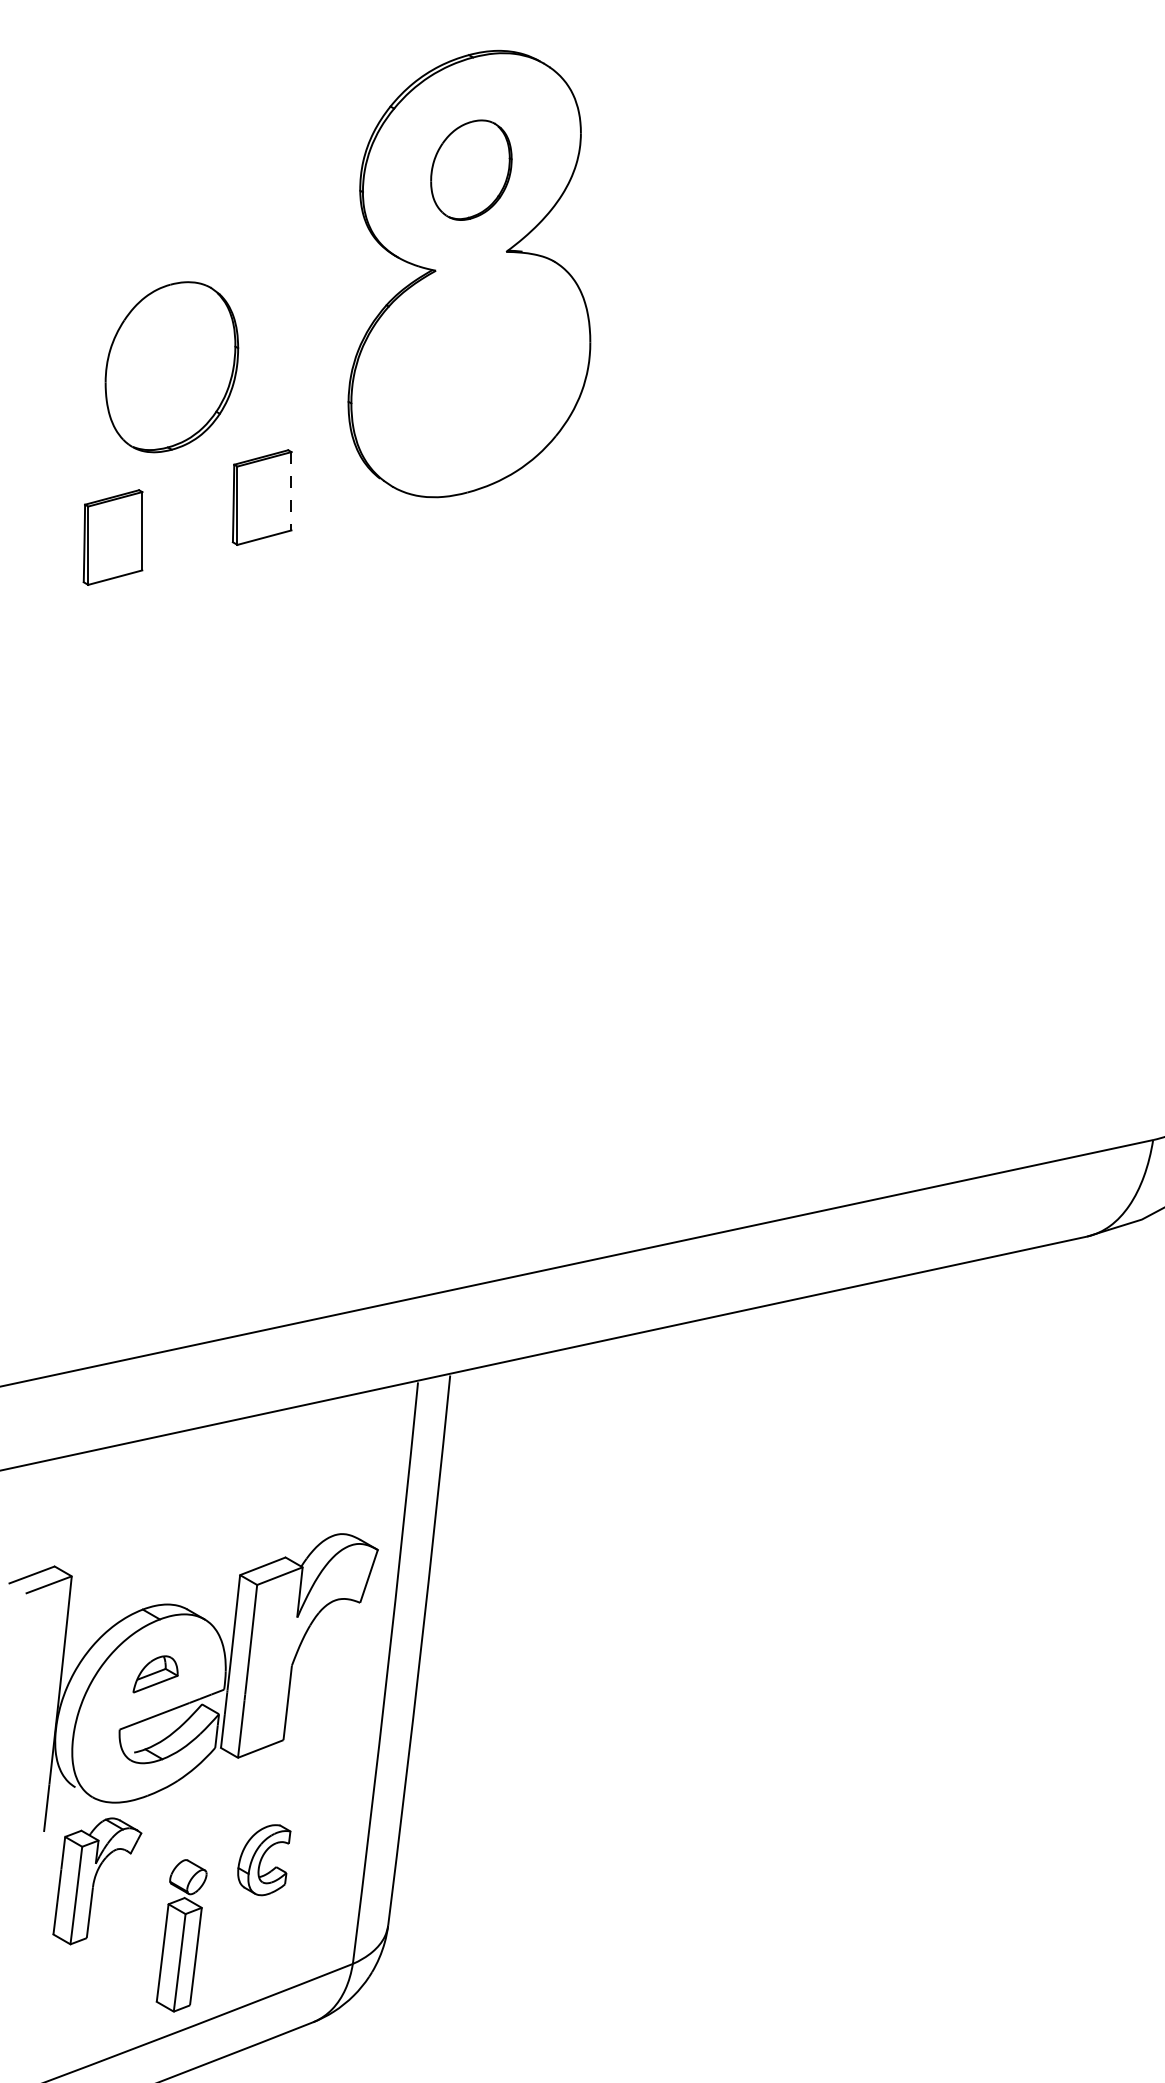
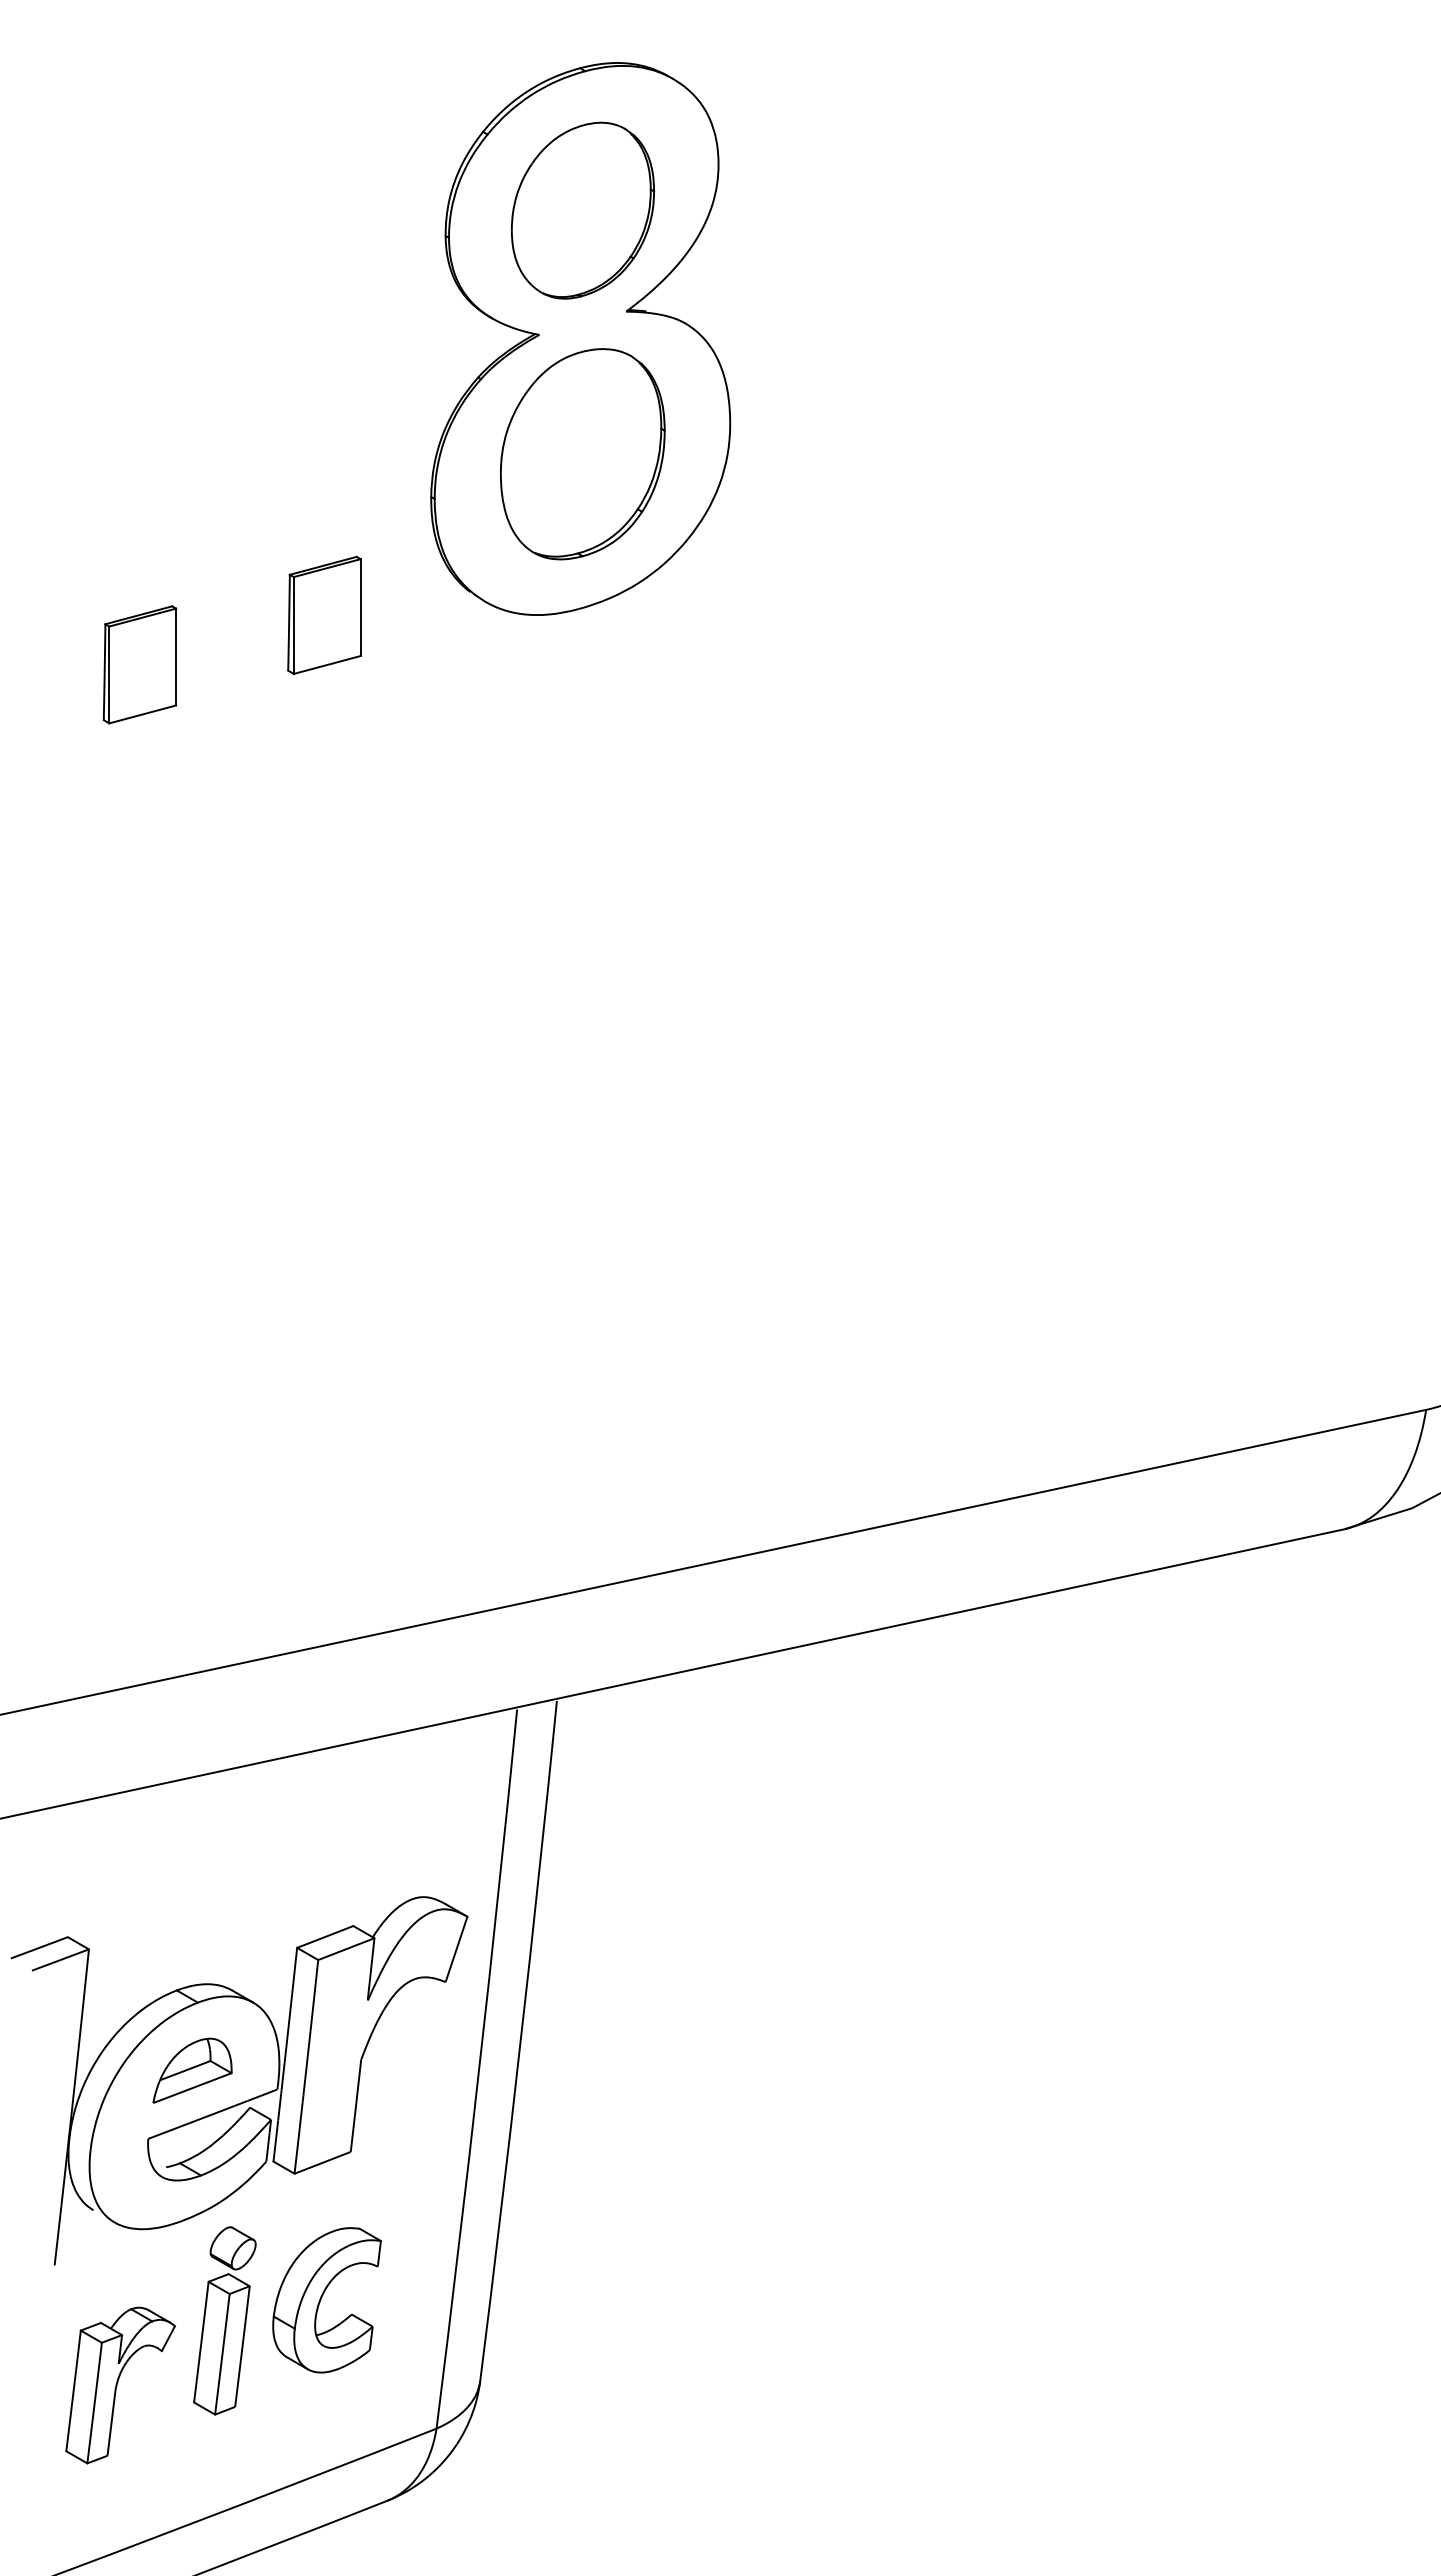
part: (471, 170) -> (583, 210), size x1.43
part: (171, 367) -> (582, 454), moved
line: (291, 491) -> (360, 608), dashed -> solid
part: (155, 1674) -> (192, 2070), size x1.43
part: (263, 1860) -> (326, 2300), size x1.67
part: (97, 1881) -> (120, 2385), moved
part: (181, 1935) -> (224, 2320), moved

